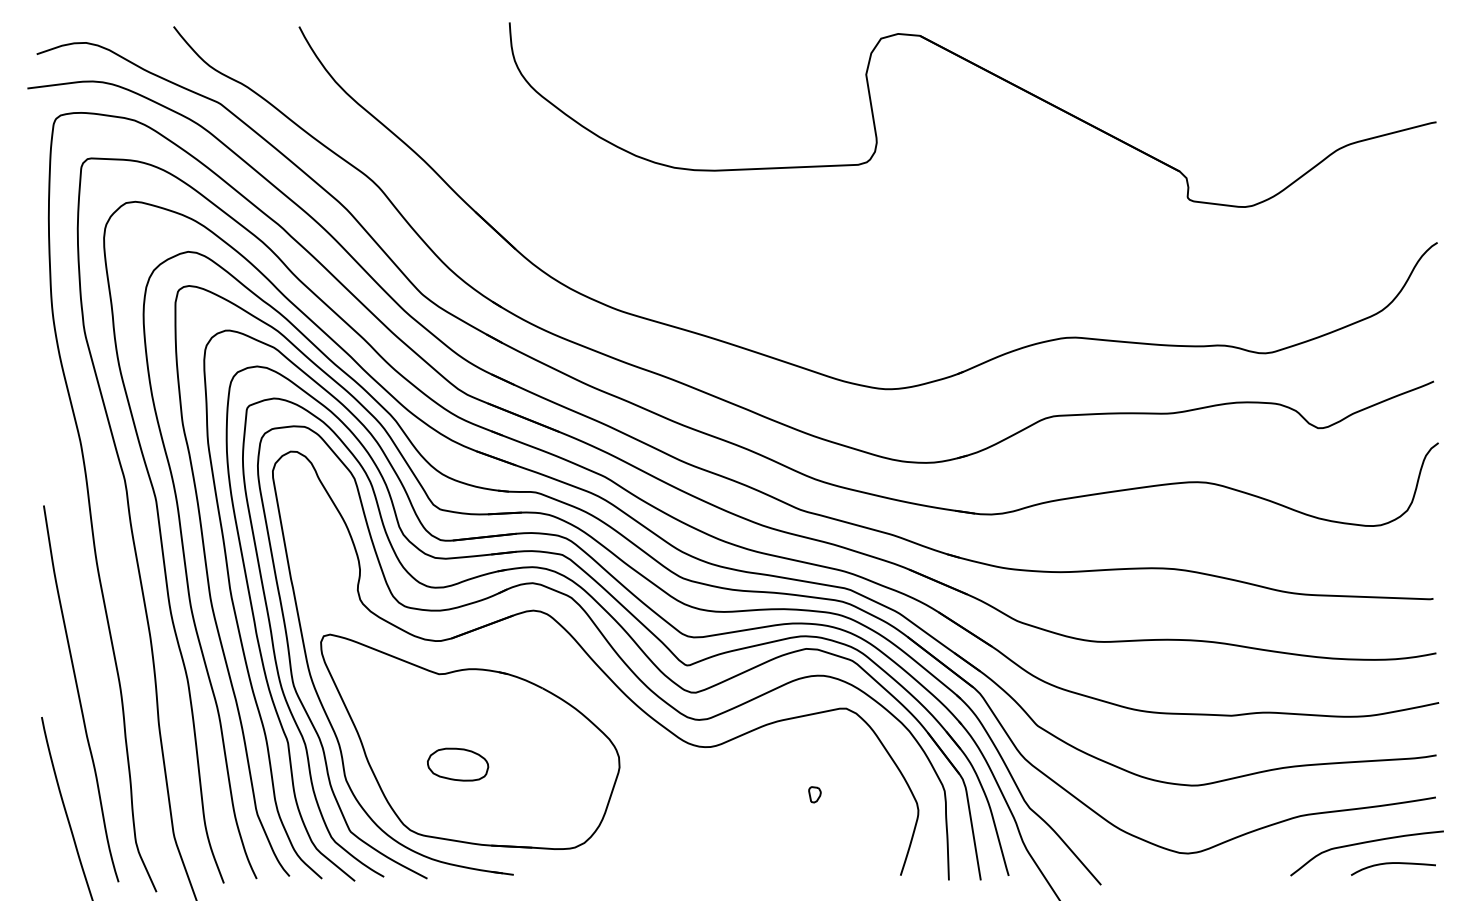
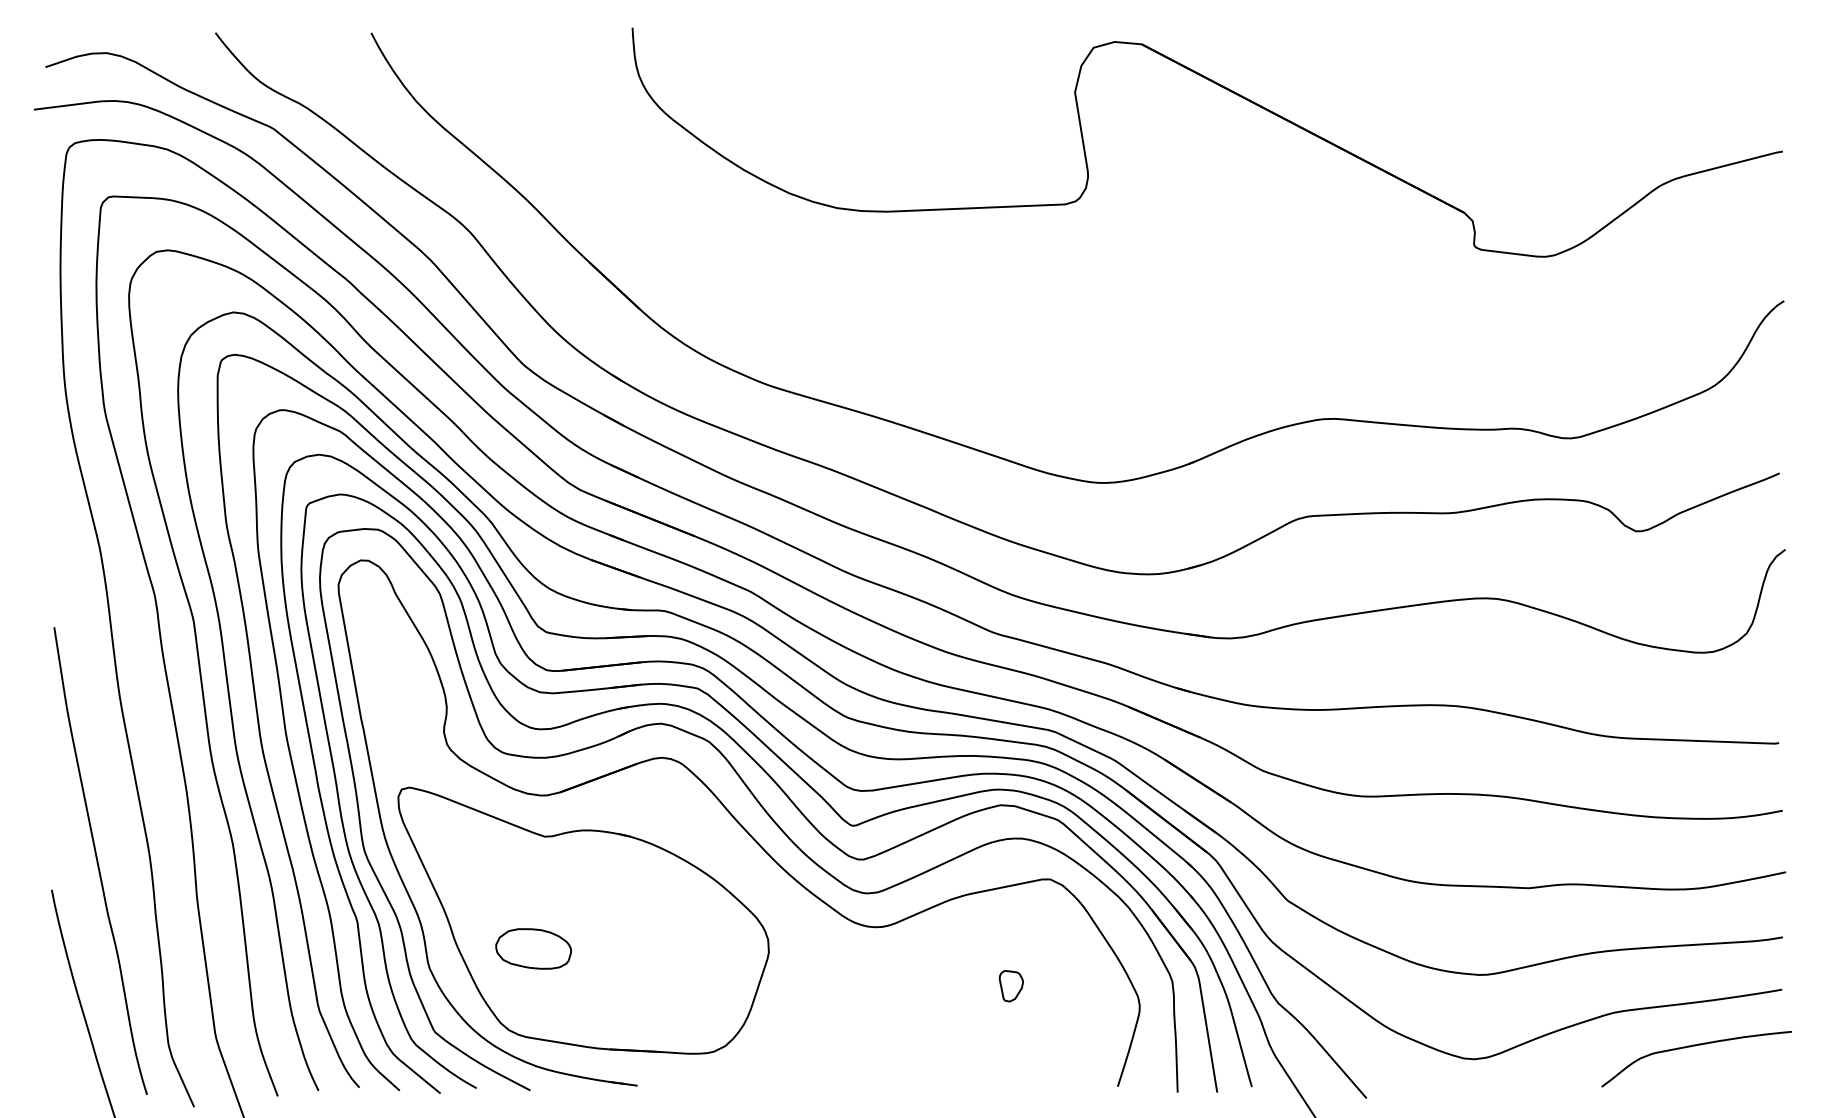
part: (458, 764) -> (534, 948), moved
part: (814, 794) -> (1010, 985), size x1.6
curve: (1390, 864) -> (1725, 1072), removed

